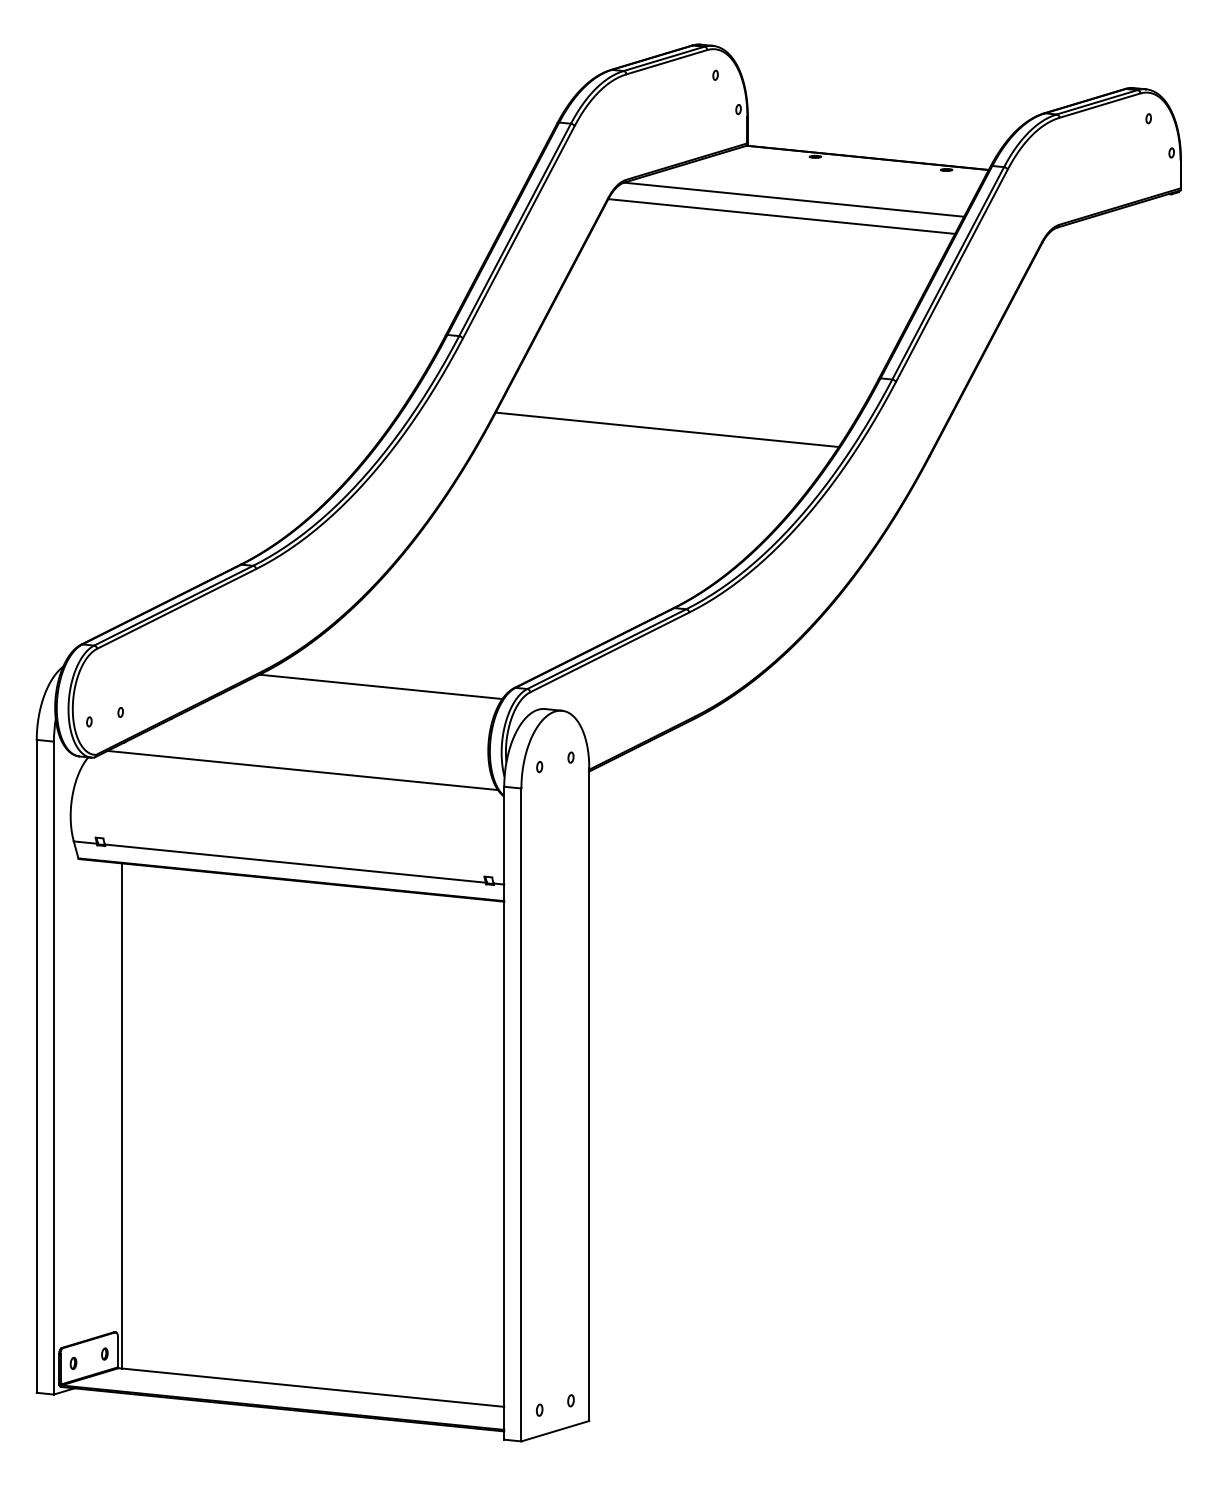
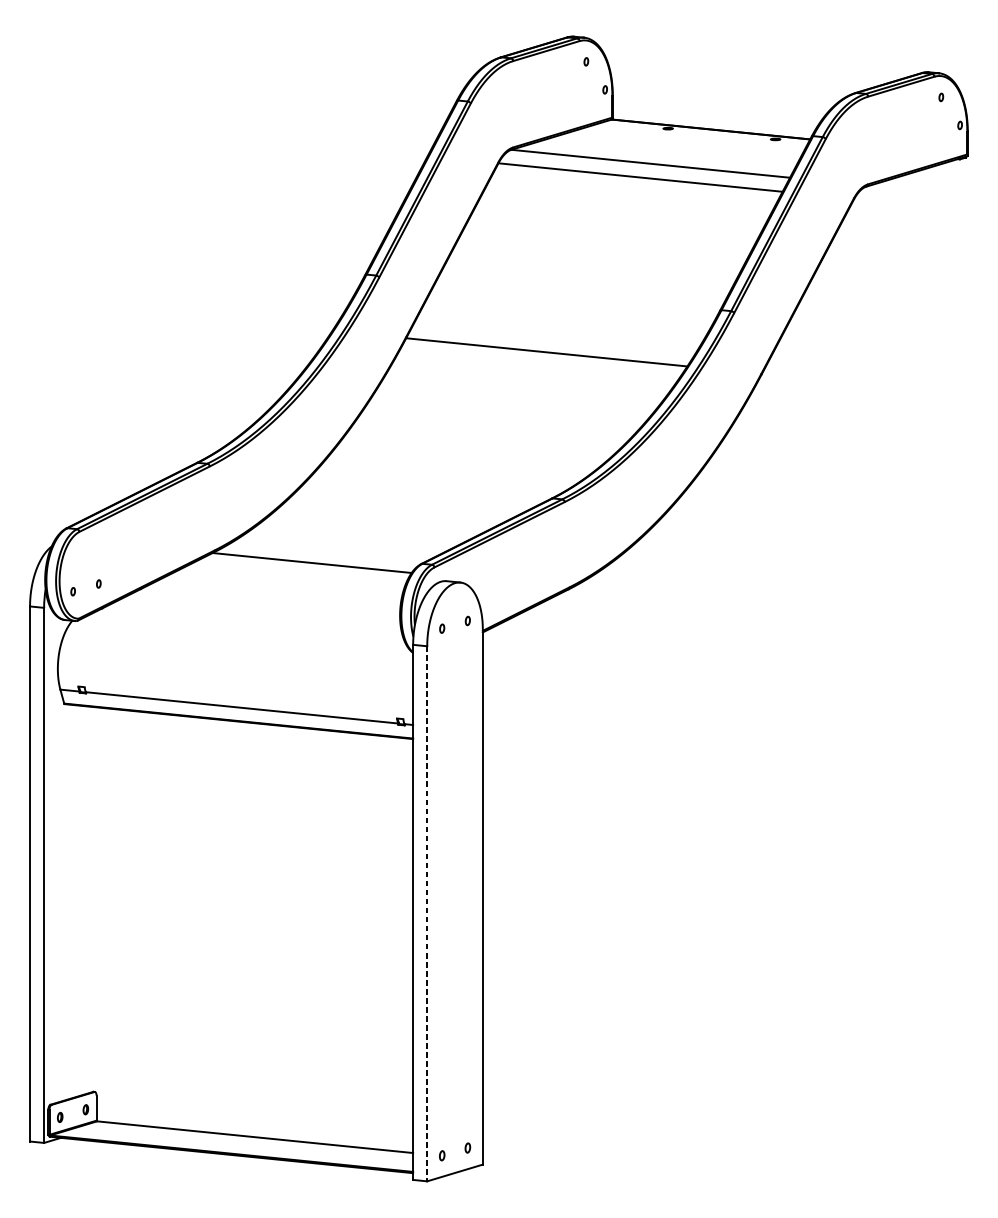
line: (302, 770) -> (247, 631), removed
line: (121, 1115) -> (99, 914), removed
line: (521, 1115) -> (427, 914), solid -> dashed

